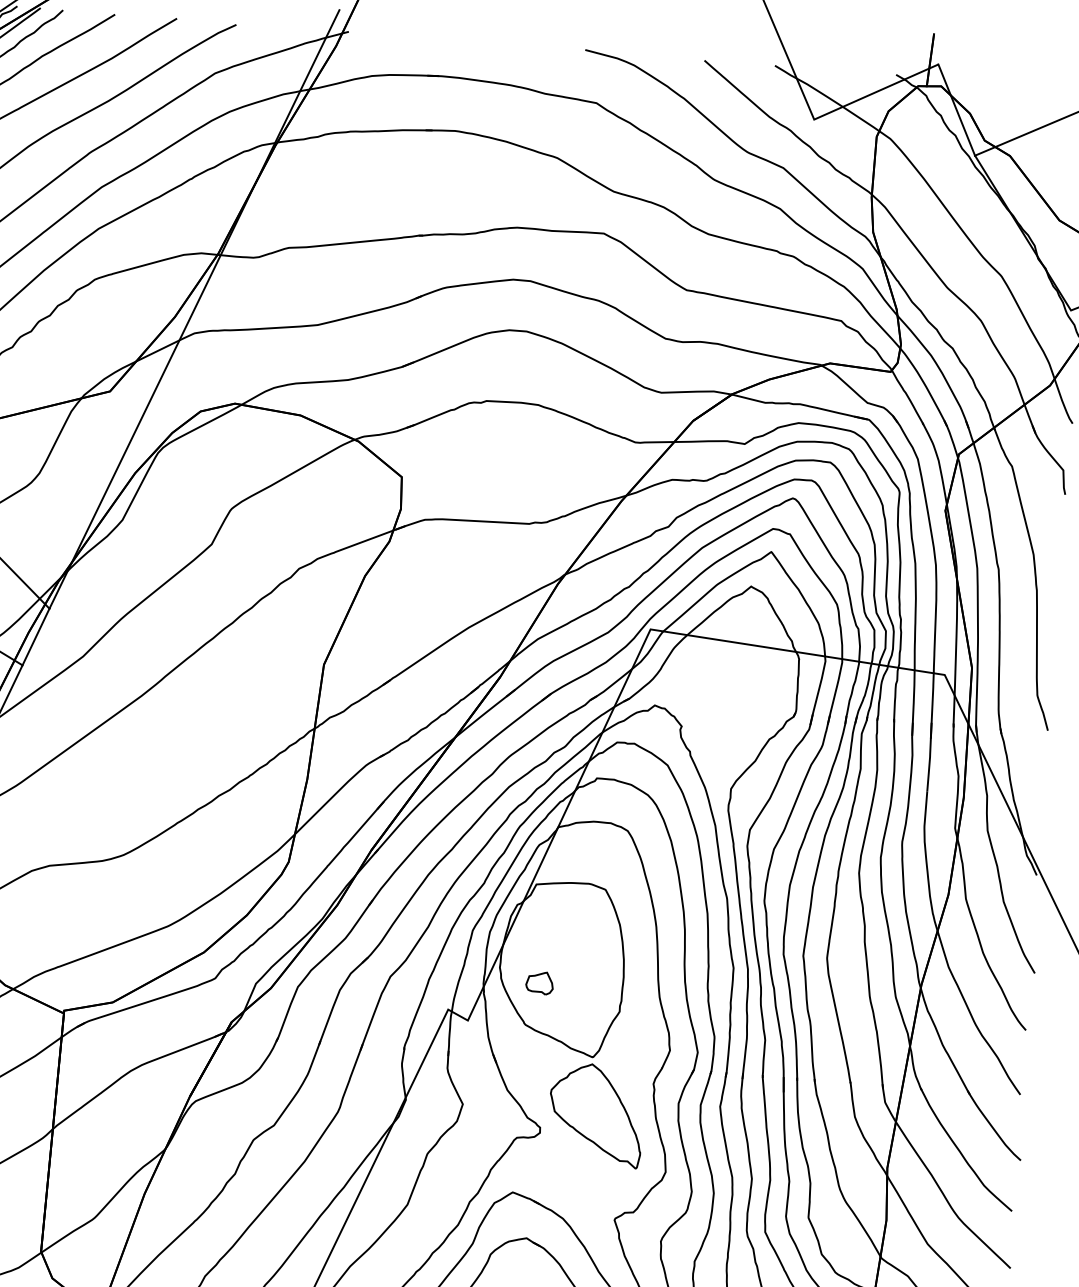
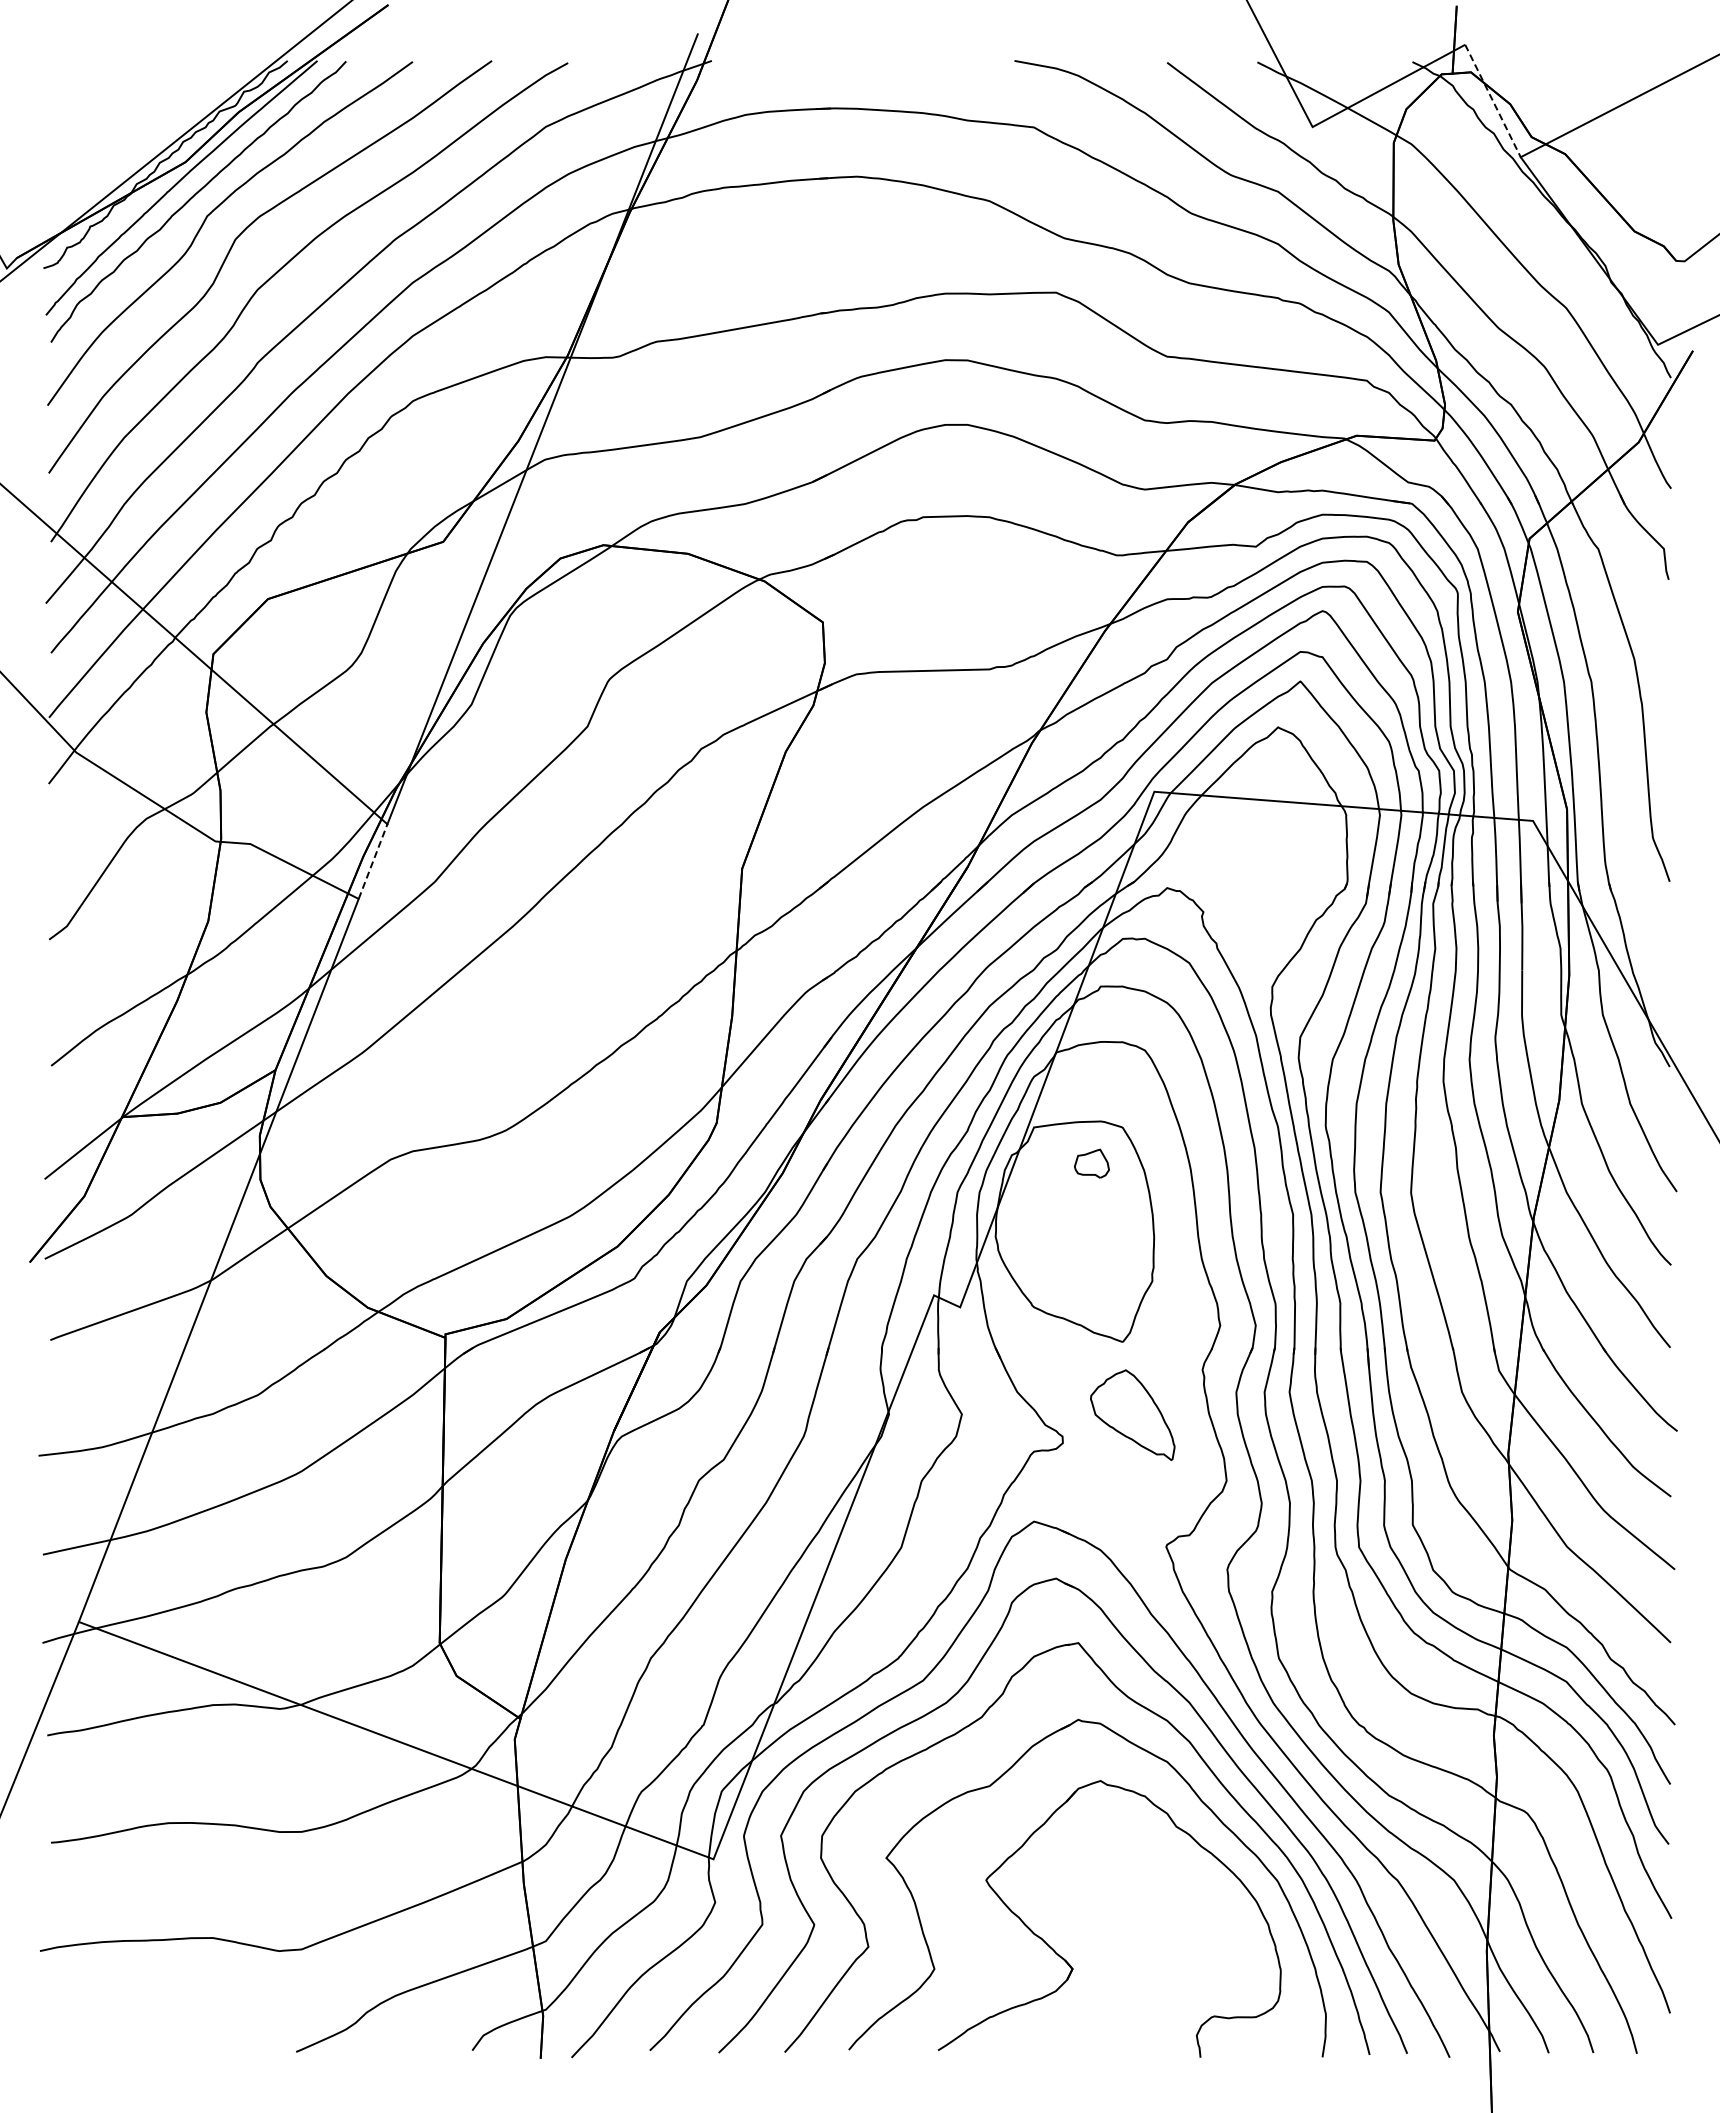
line: (956, 110) -> (1492, 101), solid -> dashed
line: (36, 636) -> (373, 861), solid -> dashed
part: (539, 982) -> (1091, 1163), moved
part: (596, 1115) -> (1132, 1415), size x0.7

